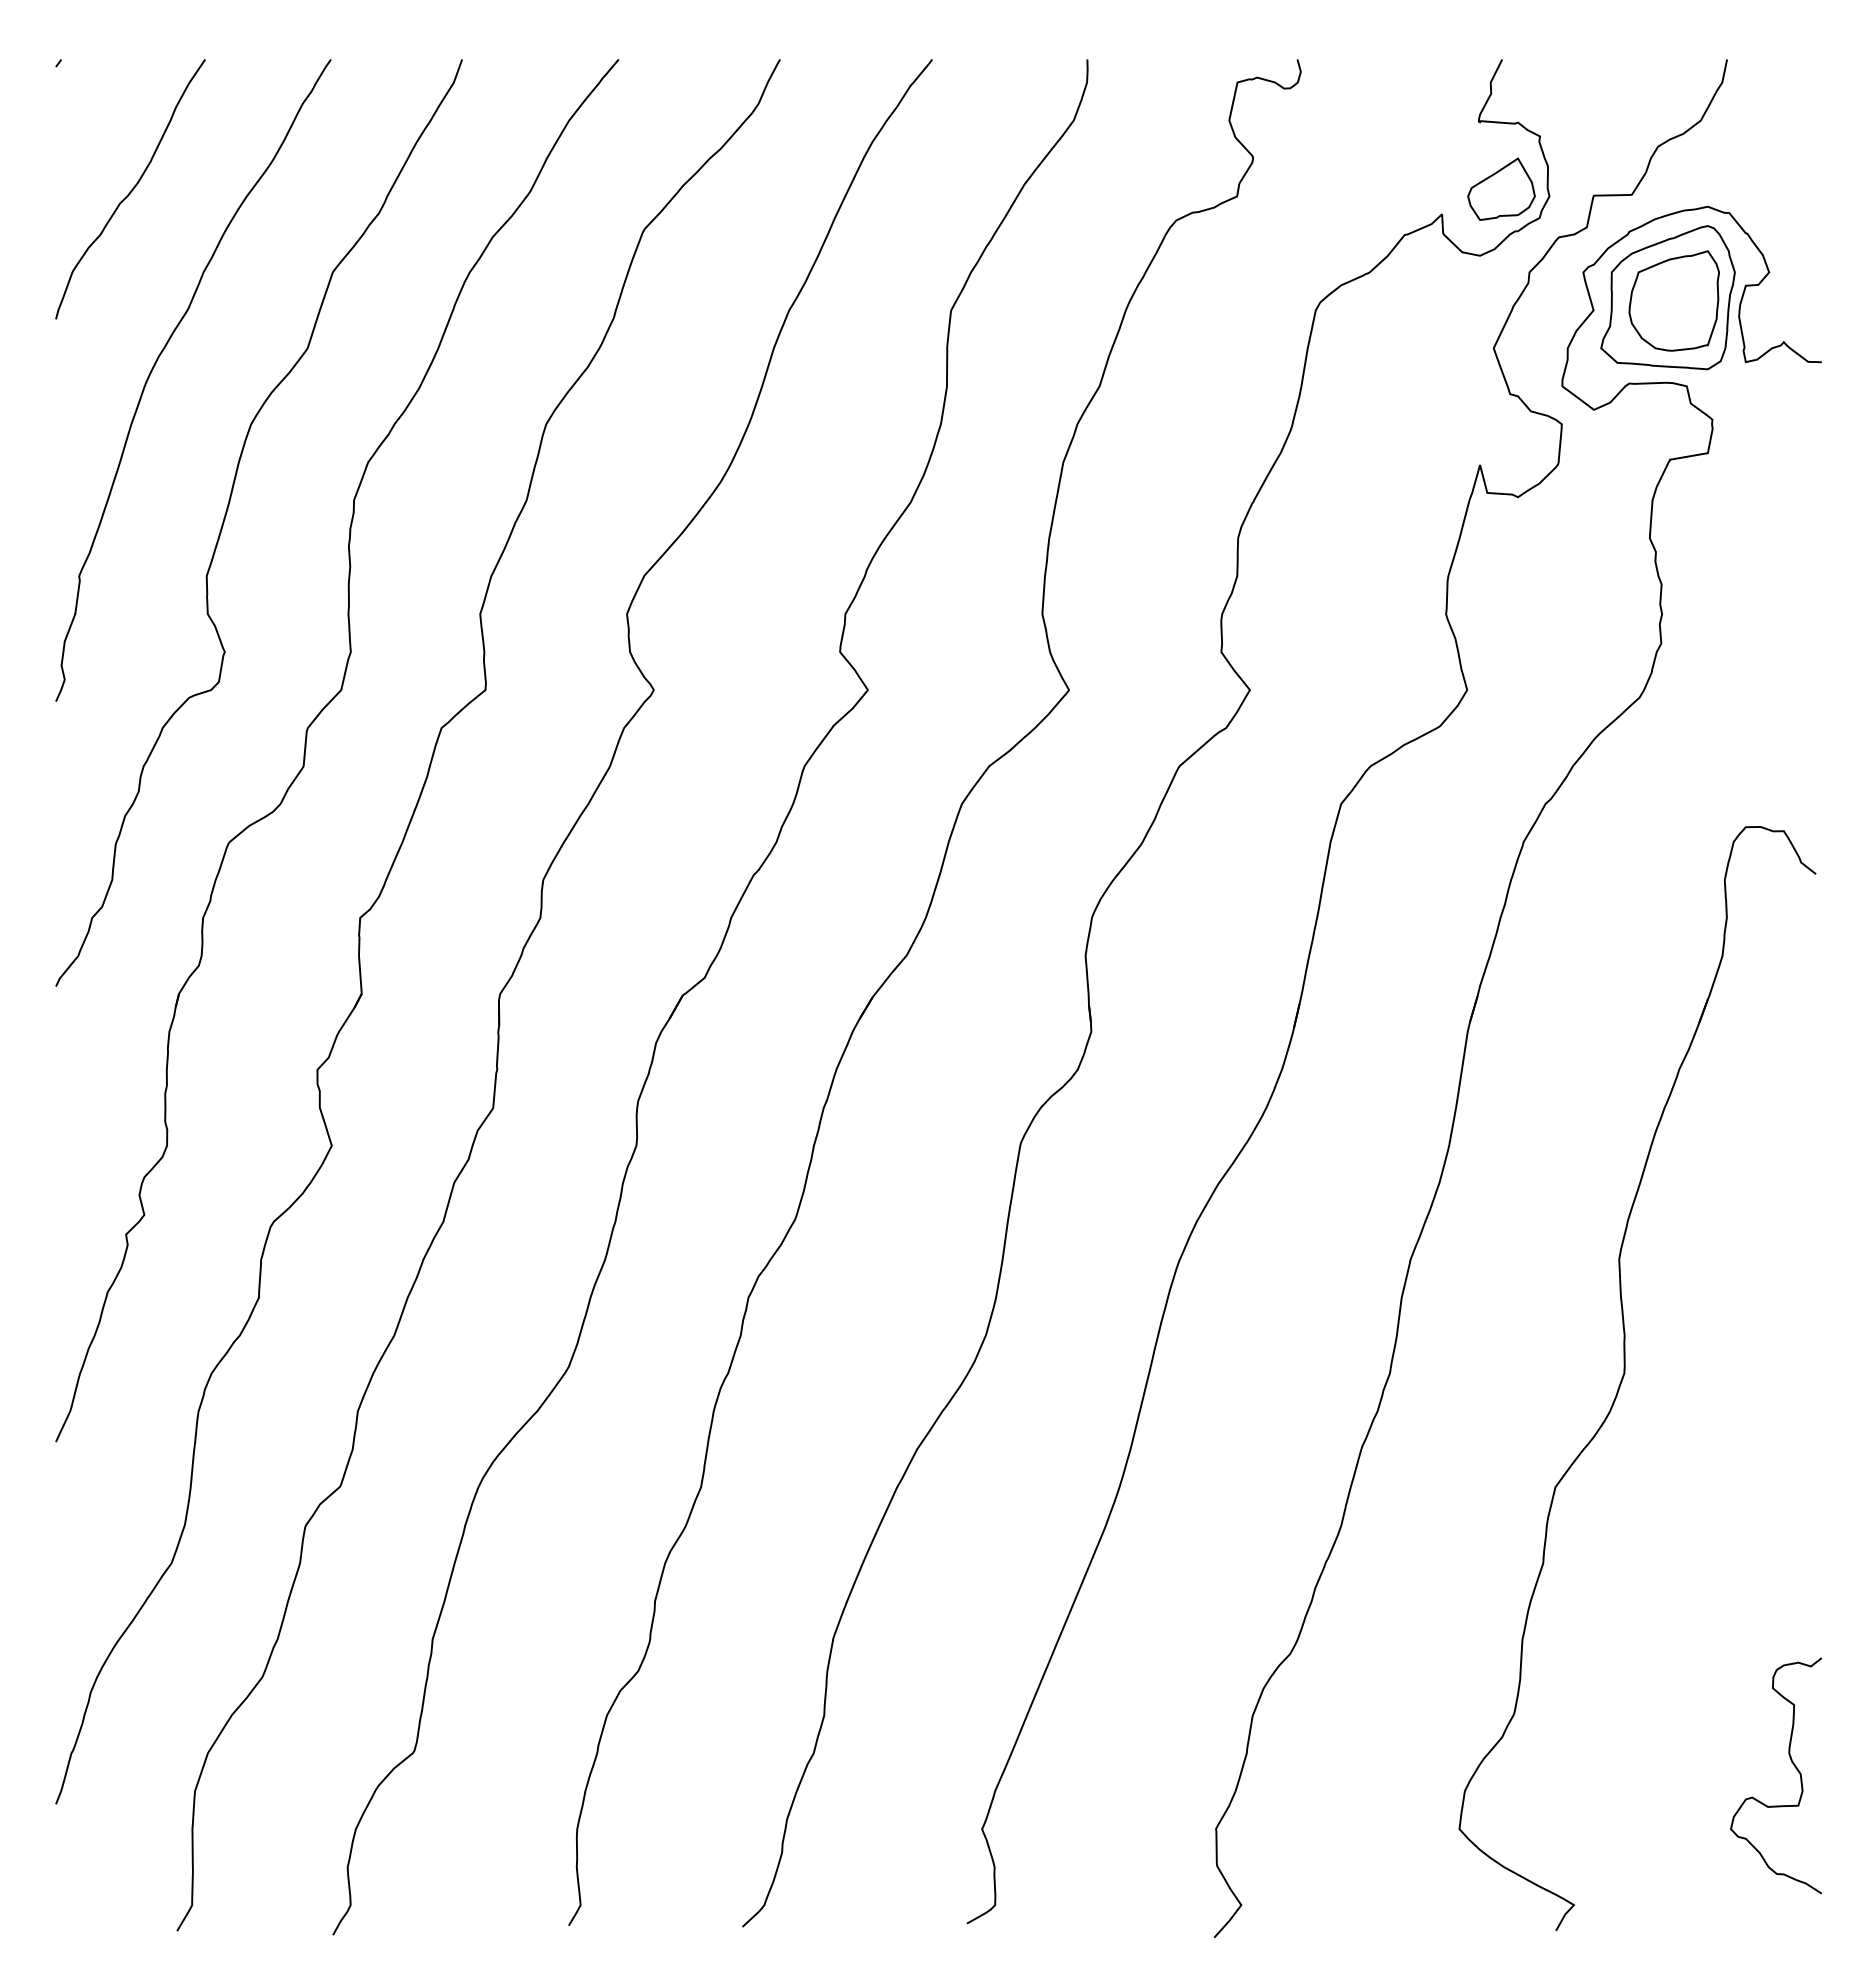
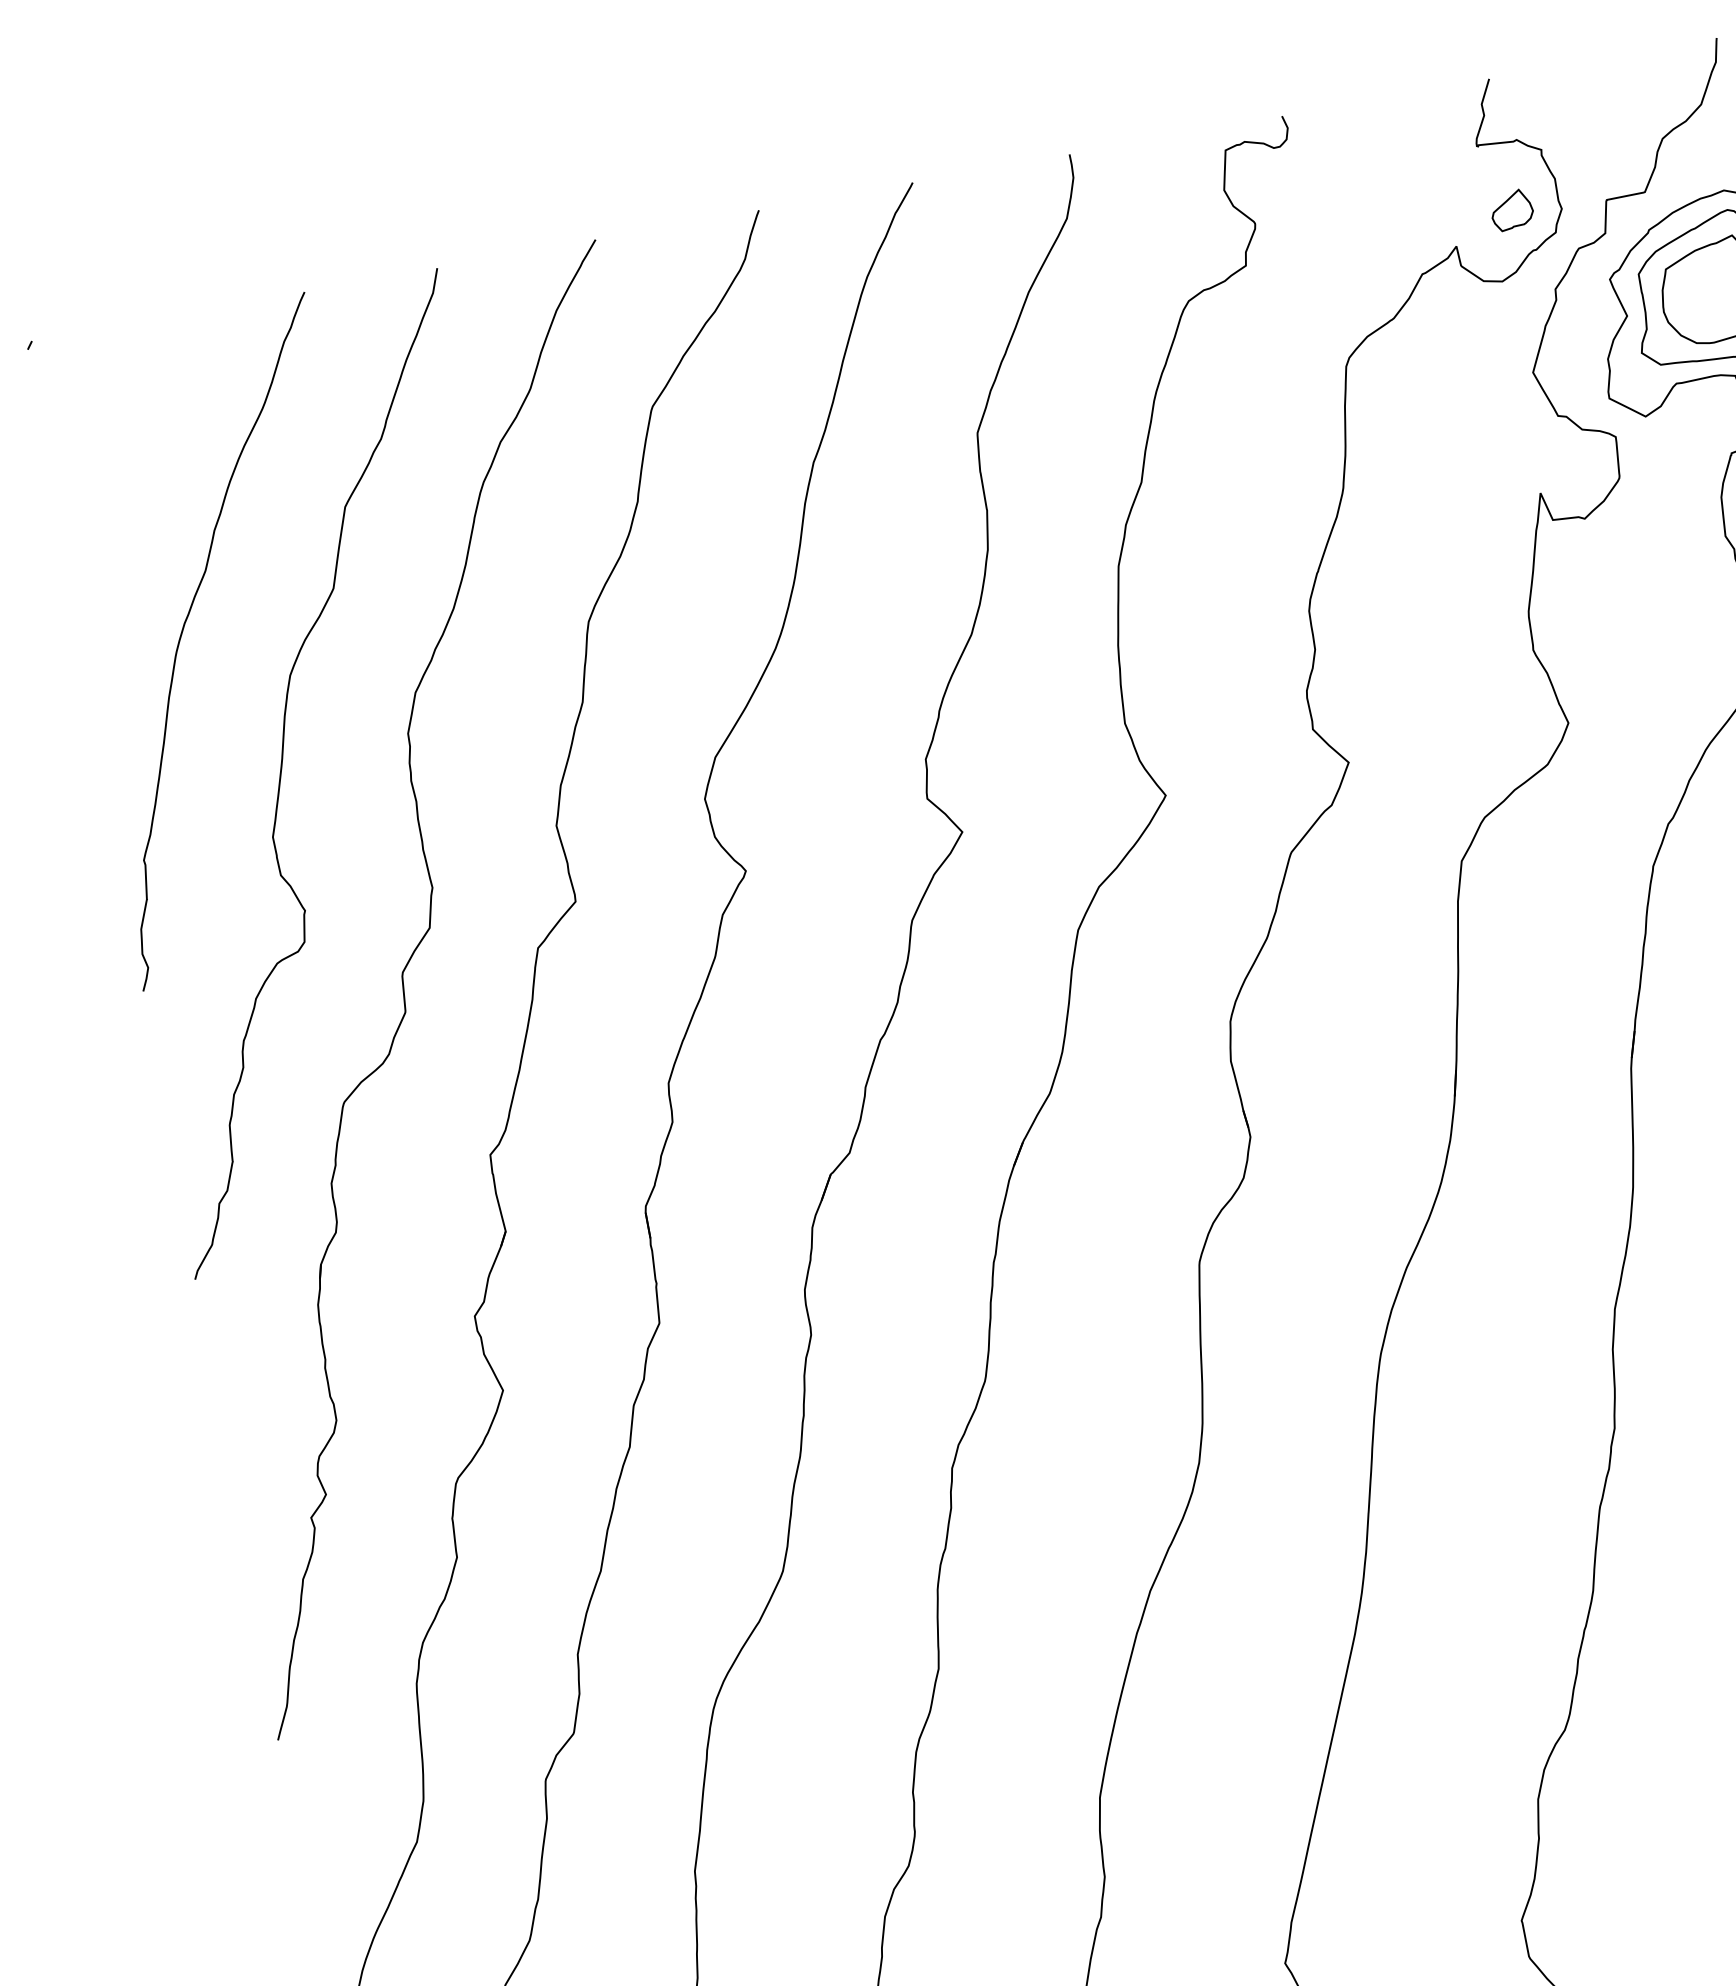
part: (1501, 188) -> (1511, 209), size x0.6
curve: (131, 189) -> (126, 459), removed

